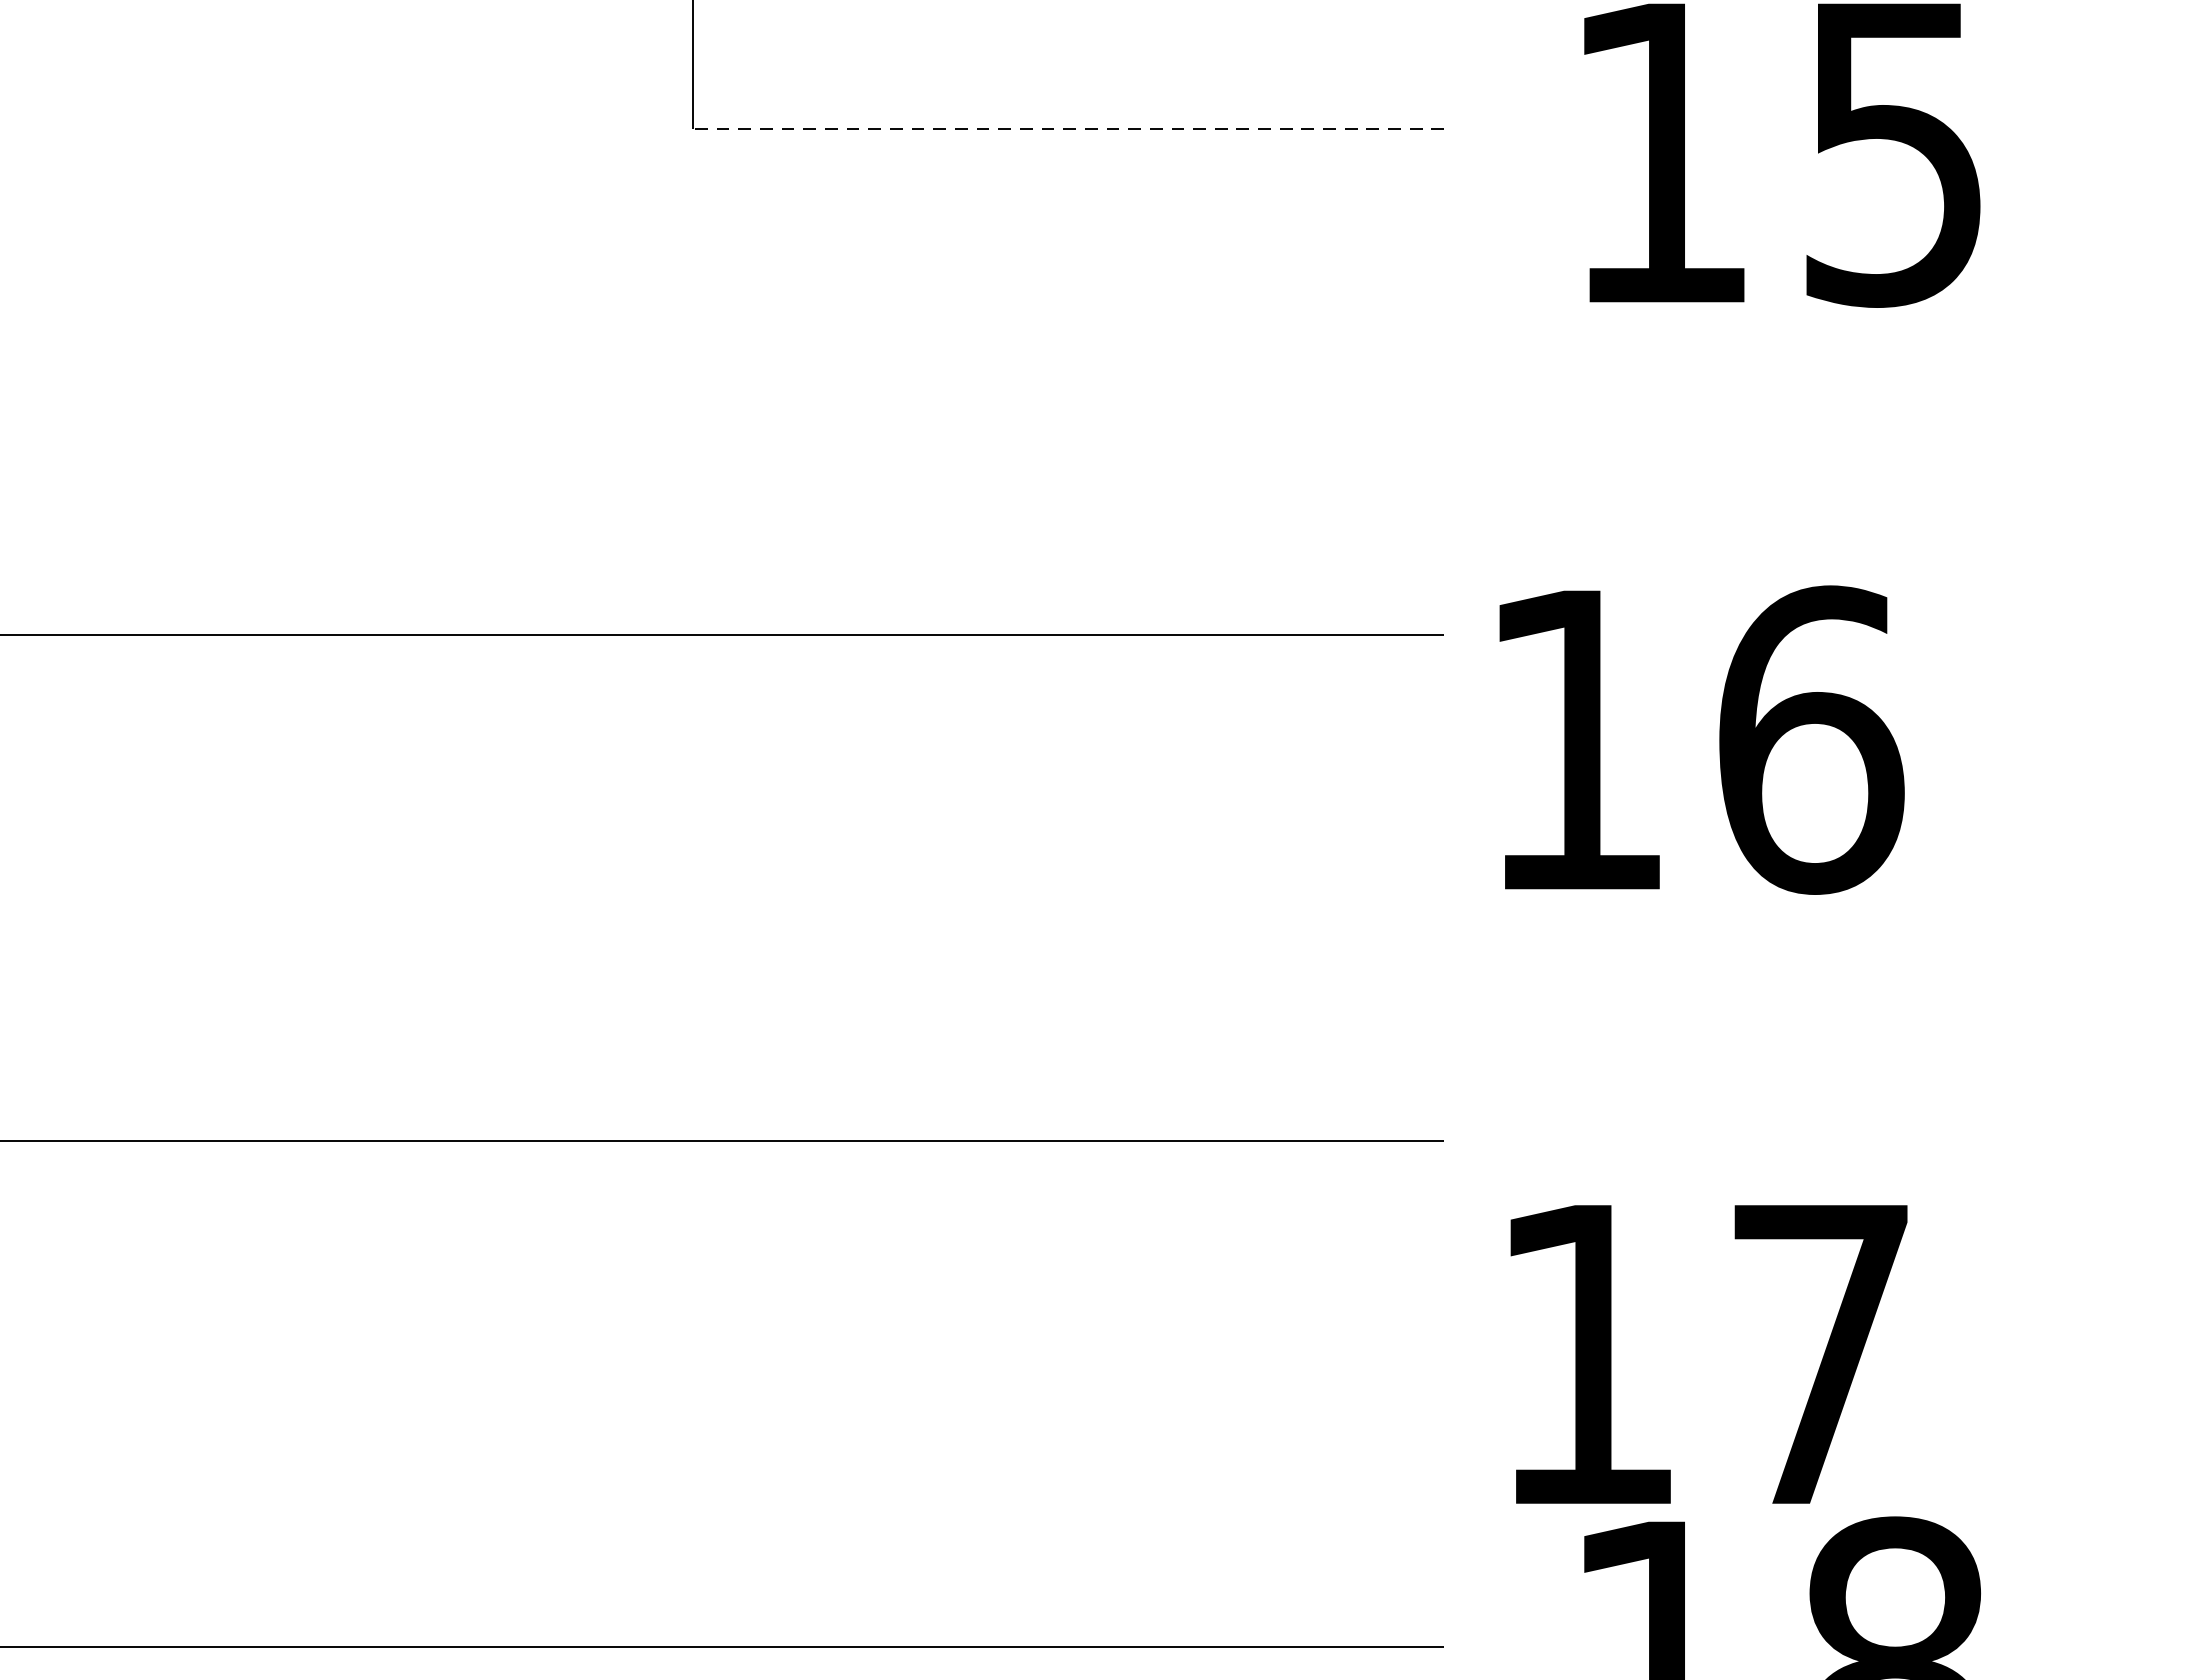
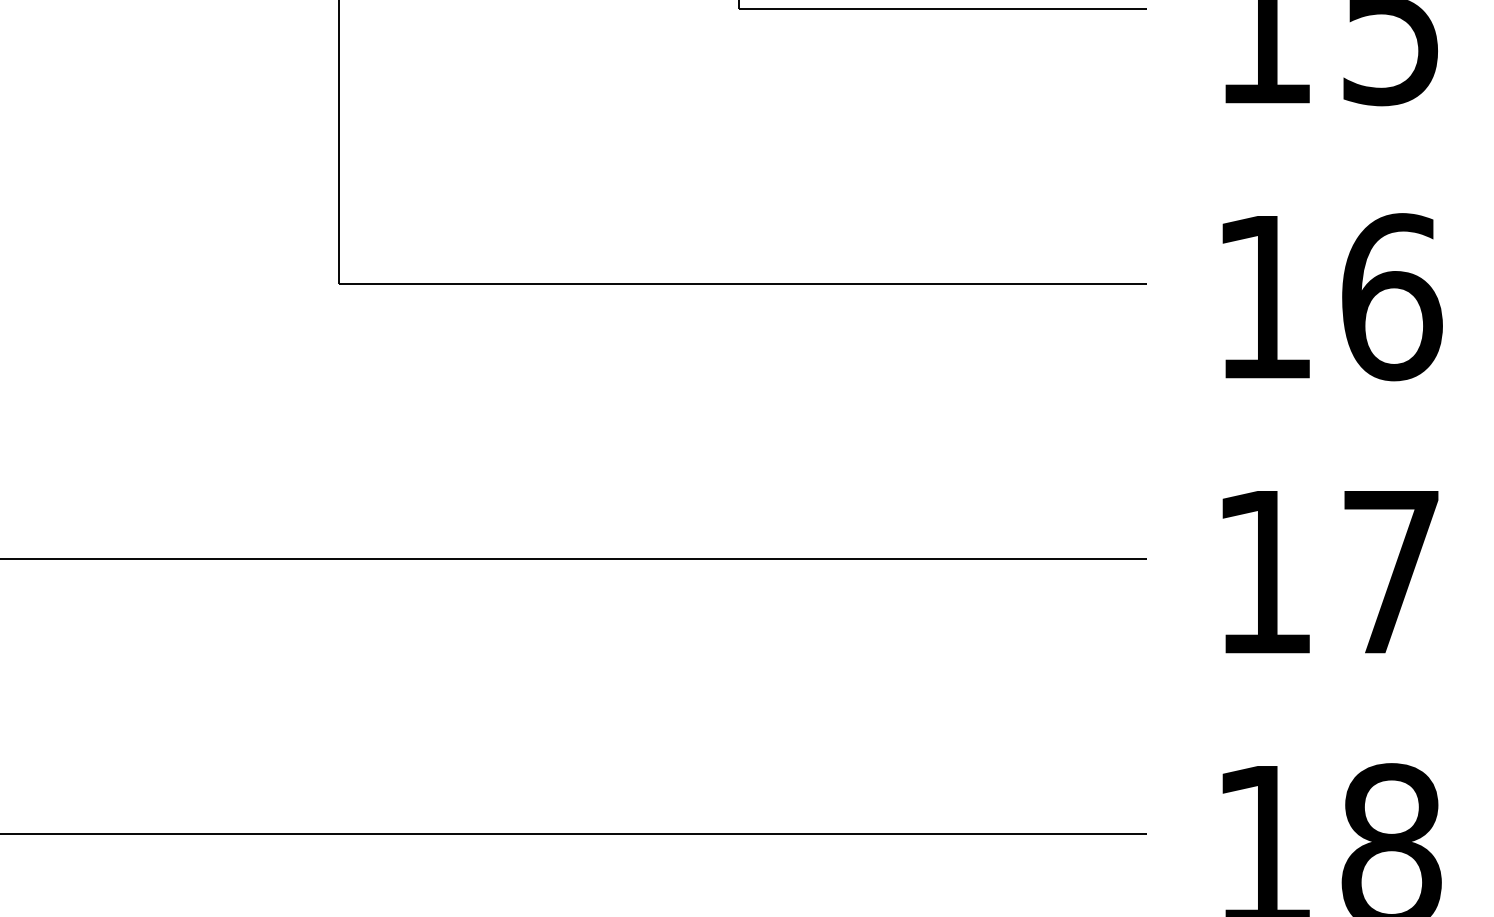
line: (1068, 129) -> (942, 9), dashed -> solid
text: (1701, 740) -> (1332, 297), moved
text: (1708, 1355) -> (1330, 572), moved

